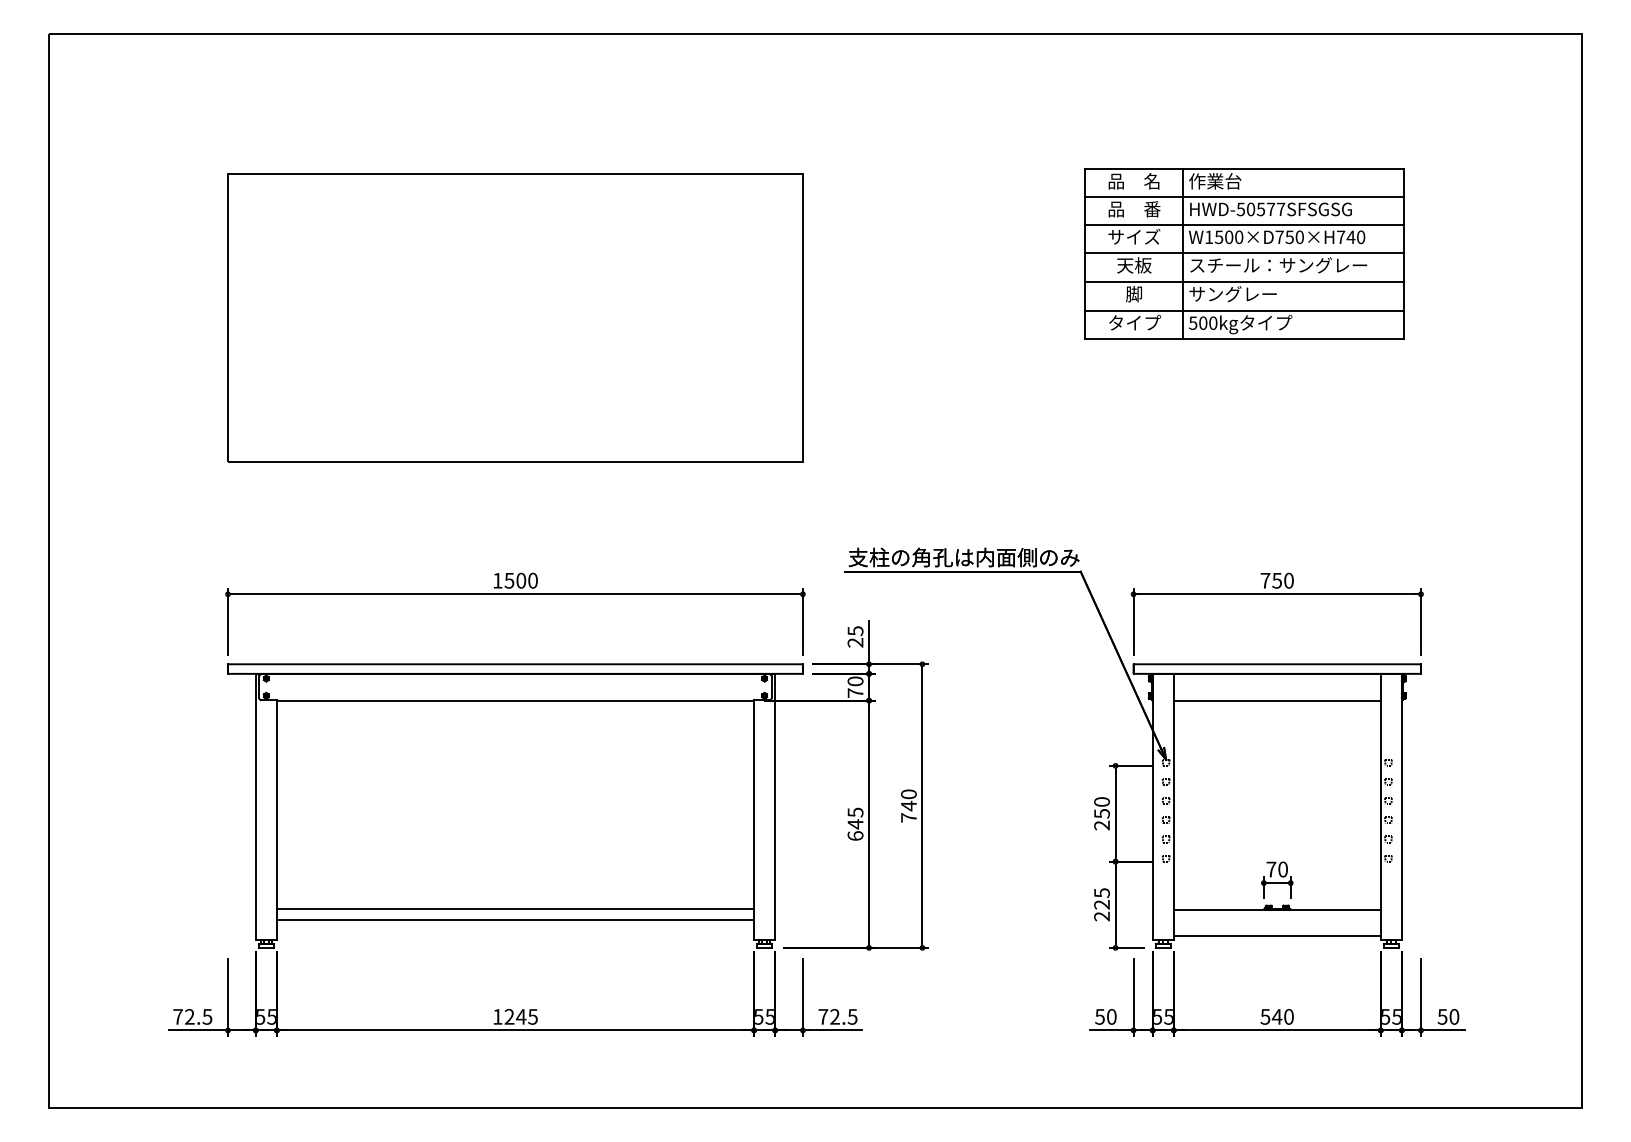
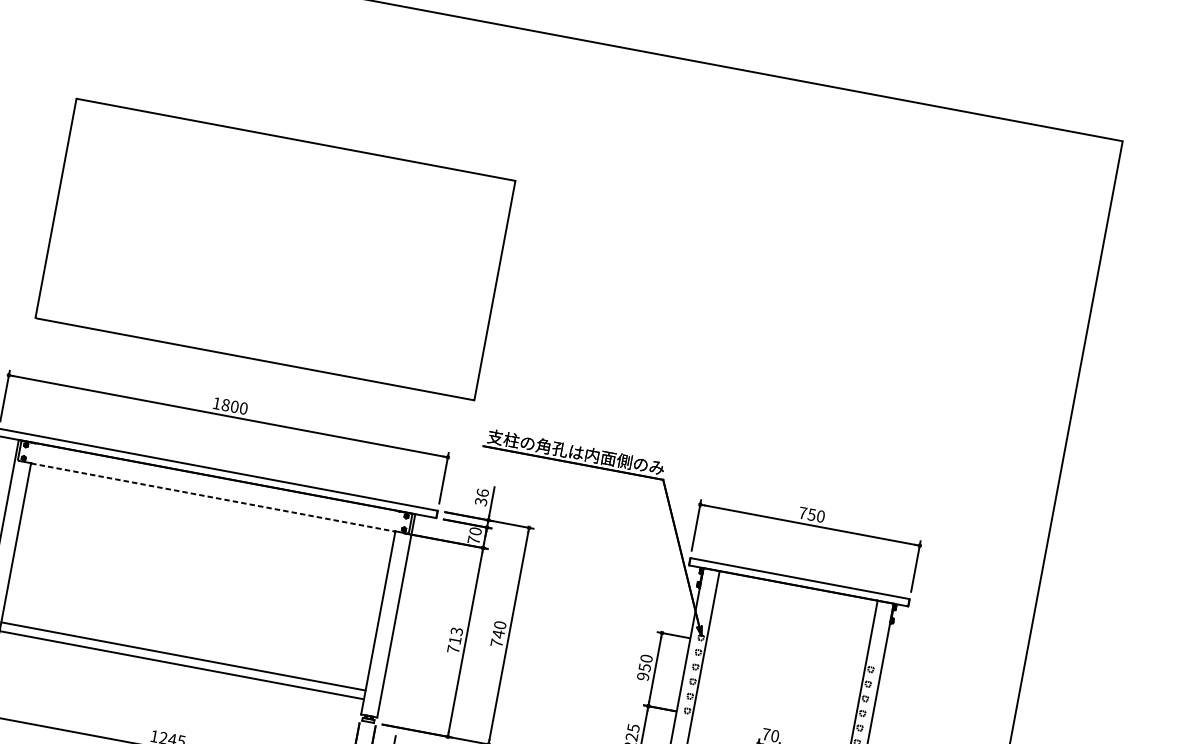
part: (1244, 253) -> (833, 260), removed
part: (515, 317) -> (275, 249), moved
text: (509, 580) -> (225, 404), 1500 -> 1800
text: (855, 636) -> (481, 497), 25 -> 36
line: (515, 700) -> (213, 497), solid -> dashed
line: (1276, 700) -> (794, 606), removed
text: (855, 823) -> (455, 639), 645 -> 713
text: (1101, 825) -> (642, 676), 250 -> 950

